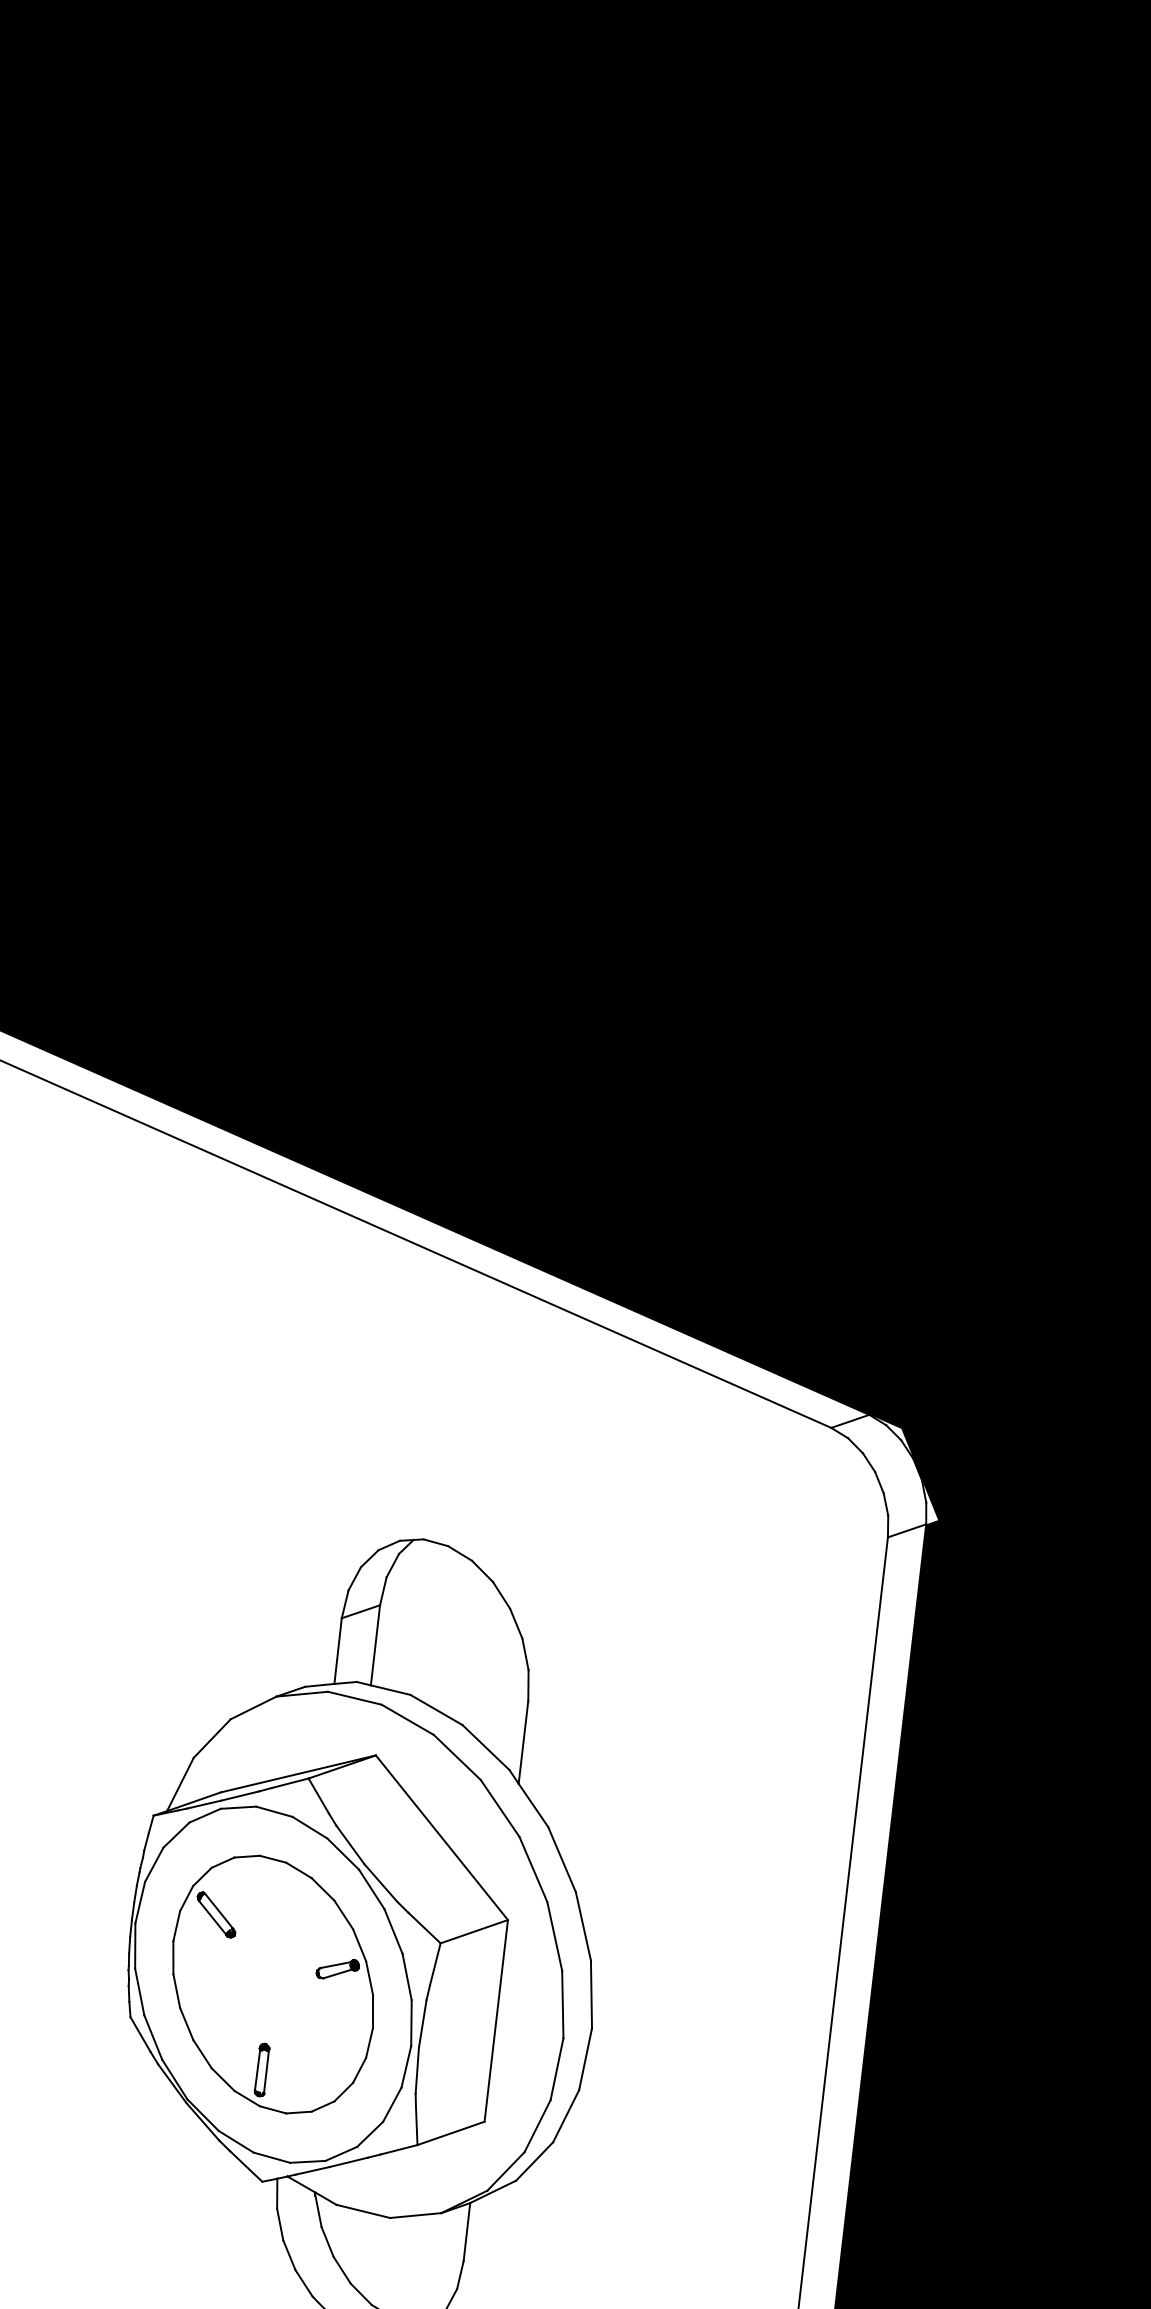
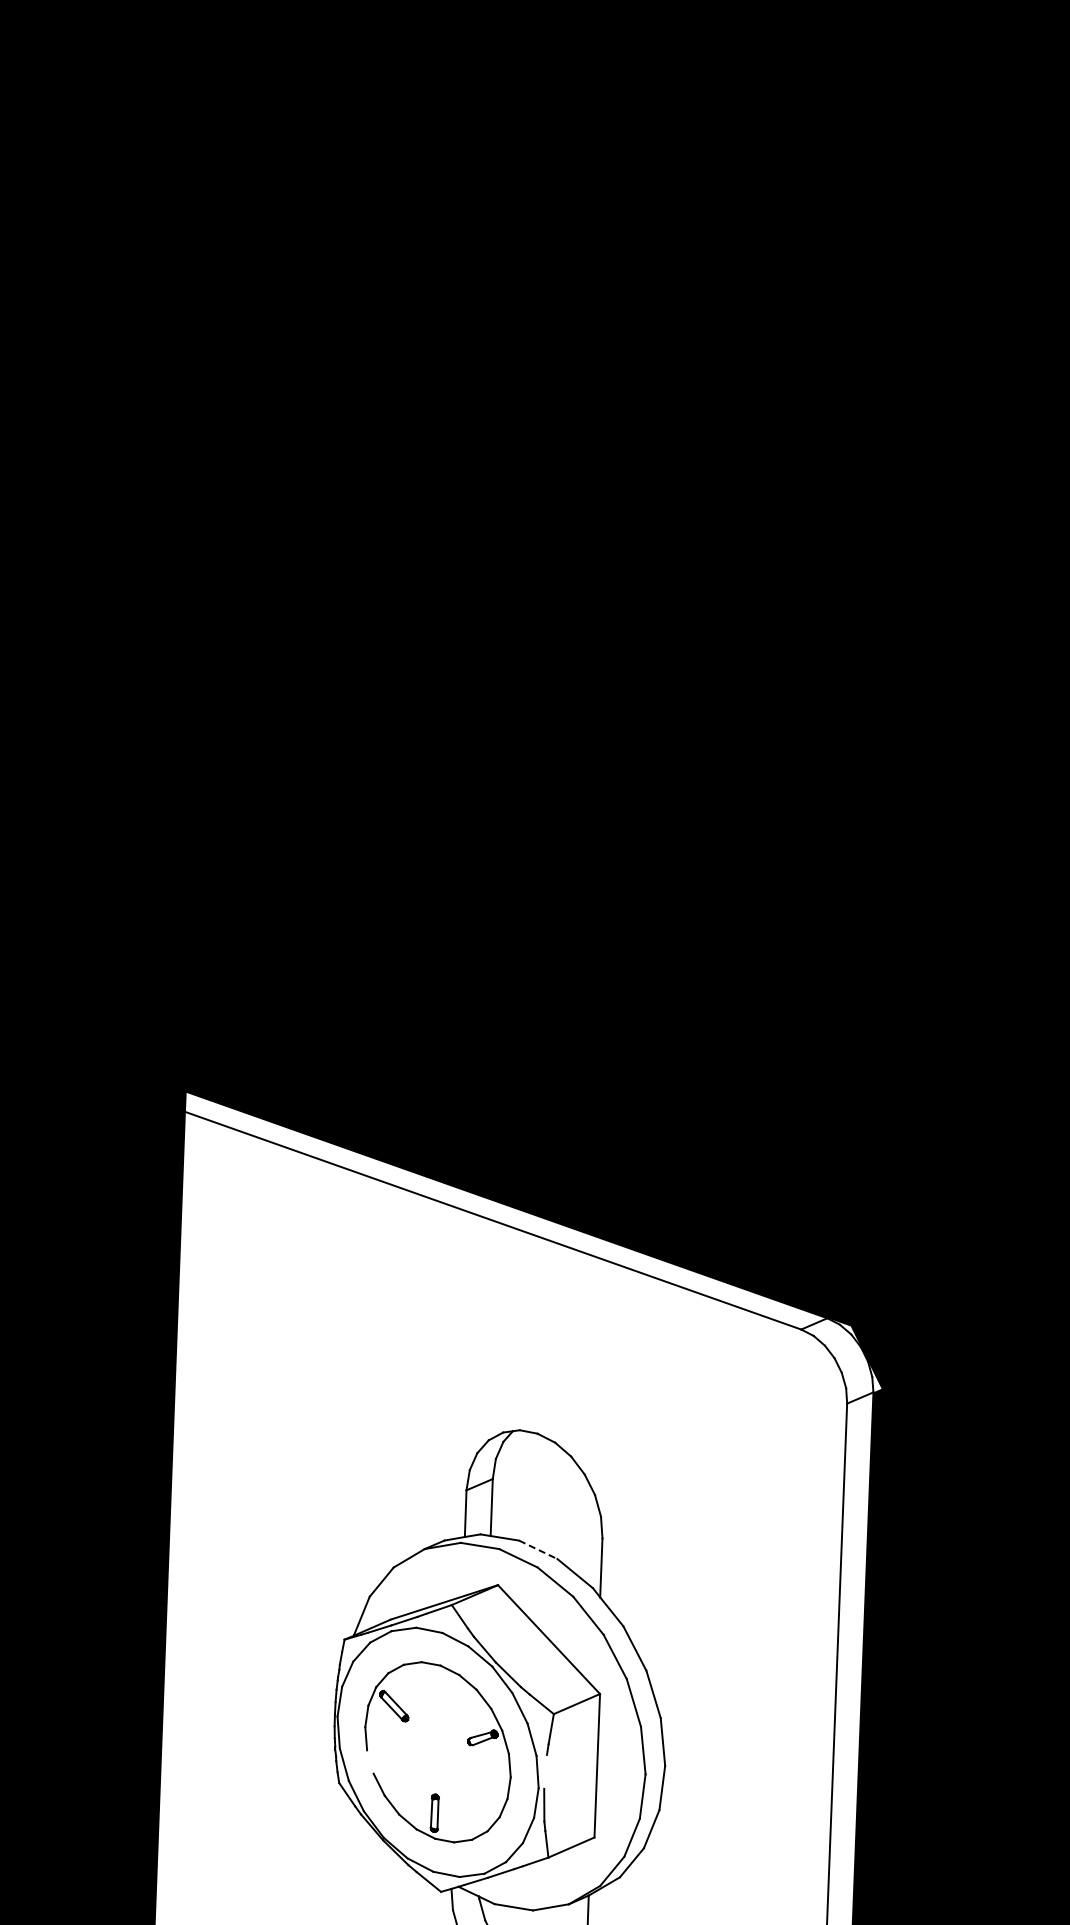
line: (436, 1710) -> (538, 1550), solid -> dashed
line: (176, 1990) -> (370, 1761), removed
line: (422, 2023) -> (545, 1771), removed

